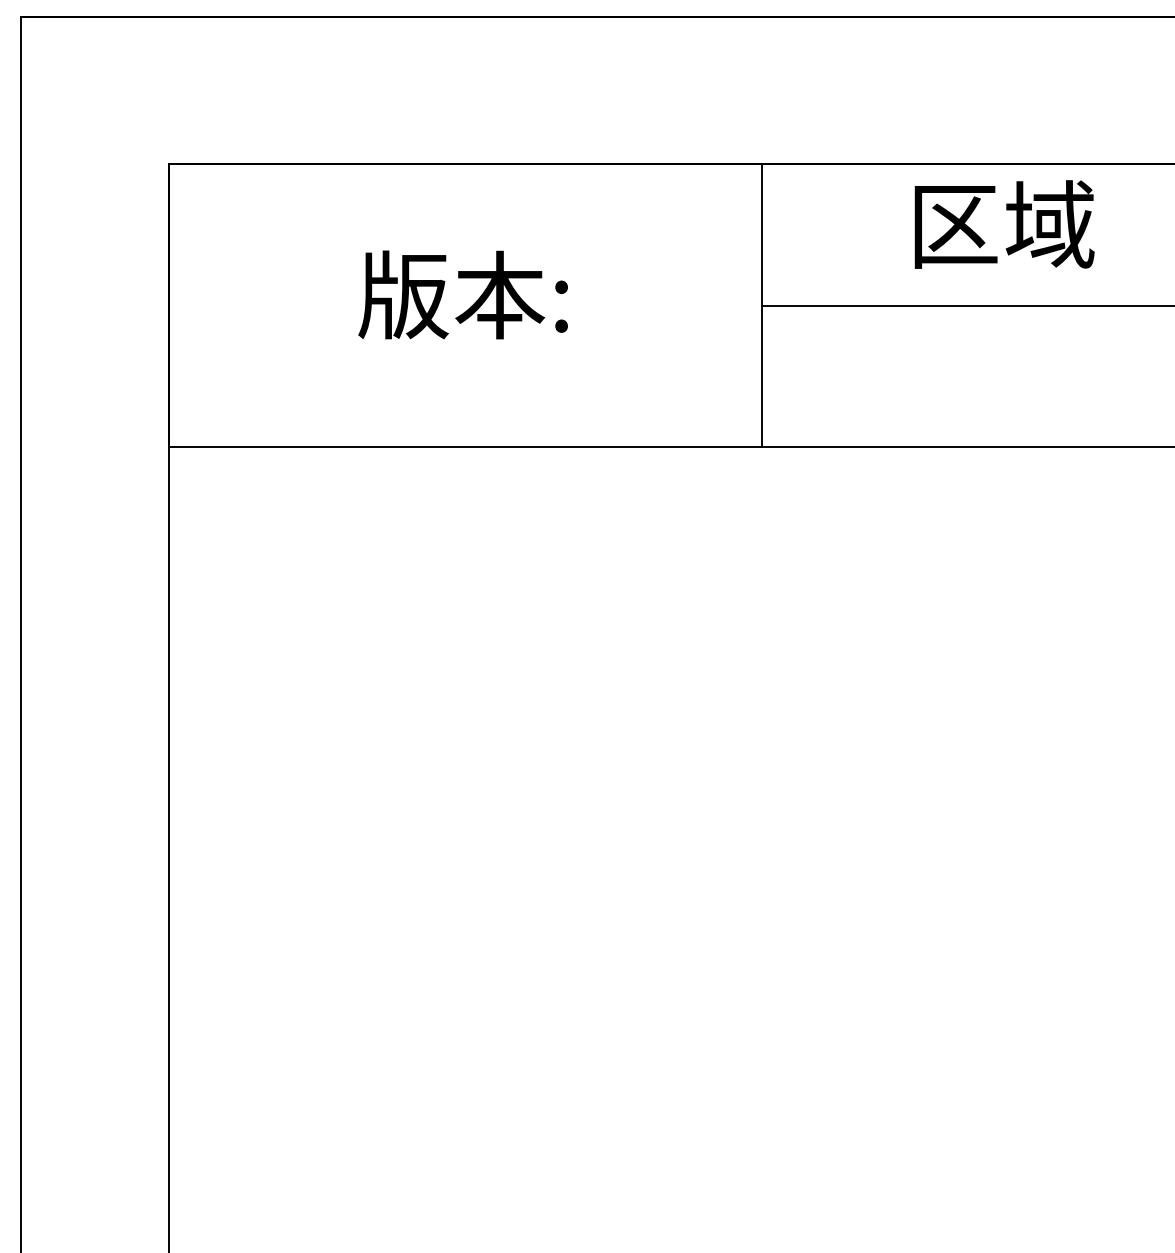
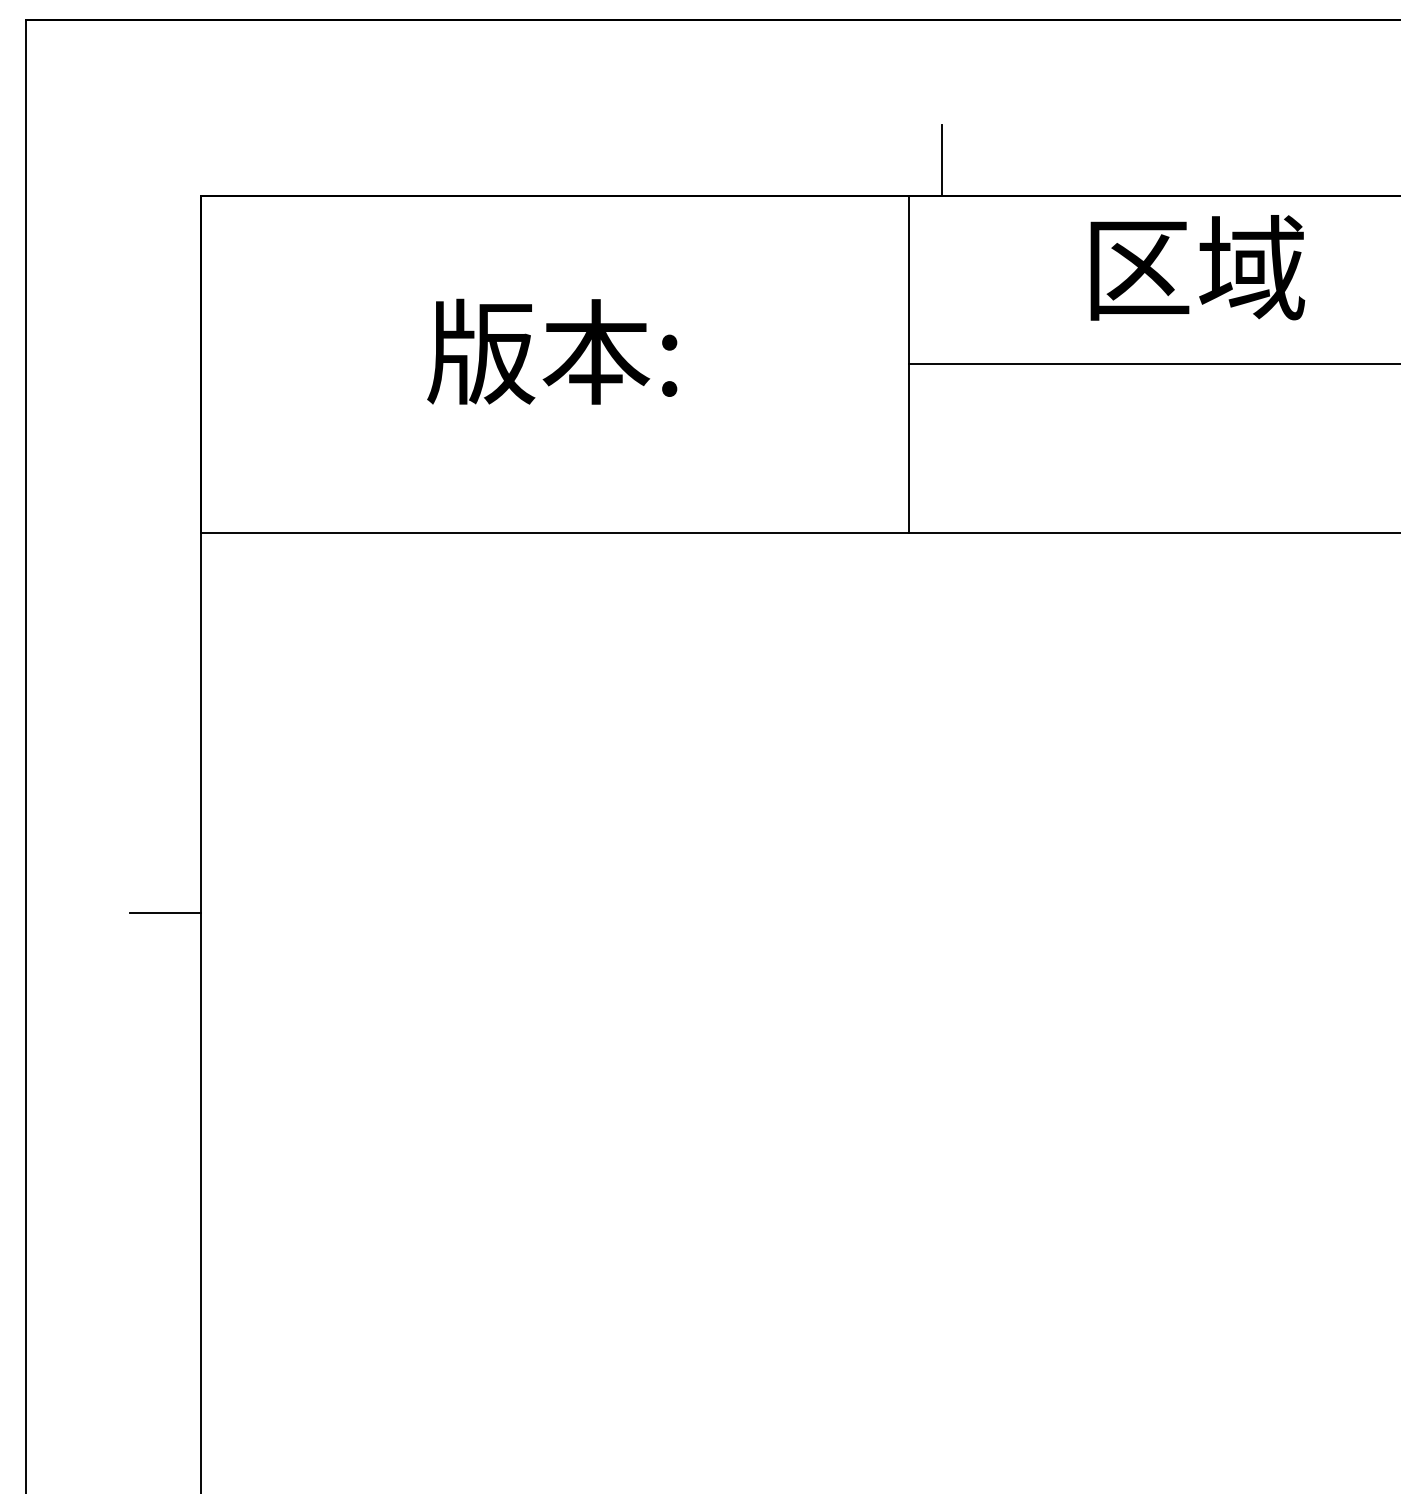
line: (790, 134) -> (942, 160), added
line: (138, 766) -> (165, 913), added

